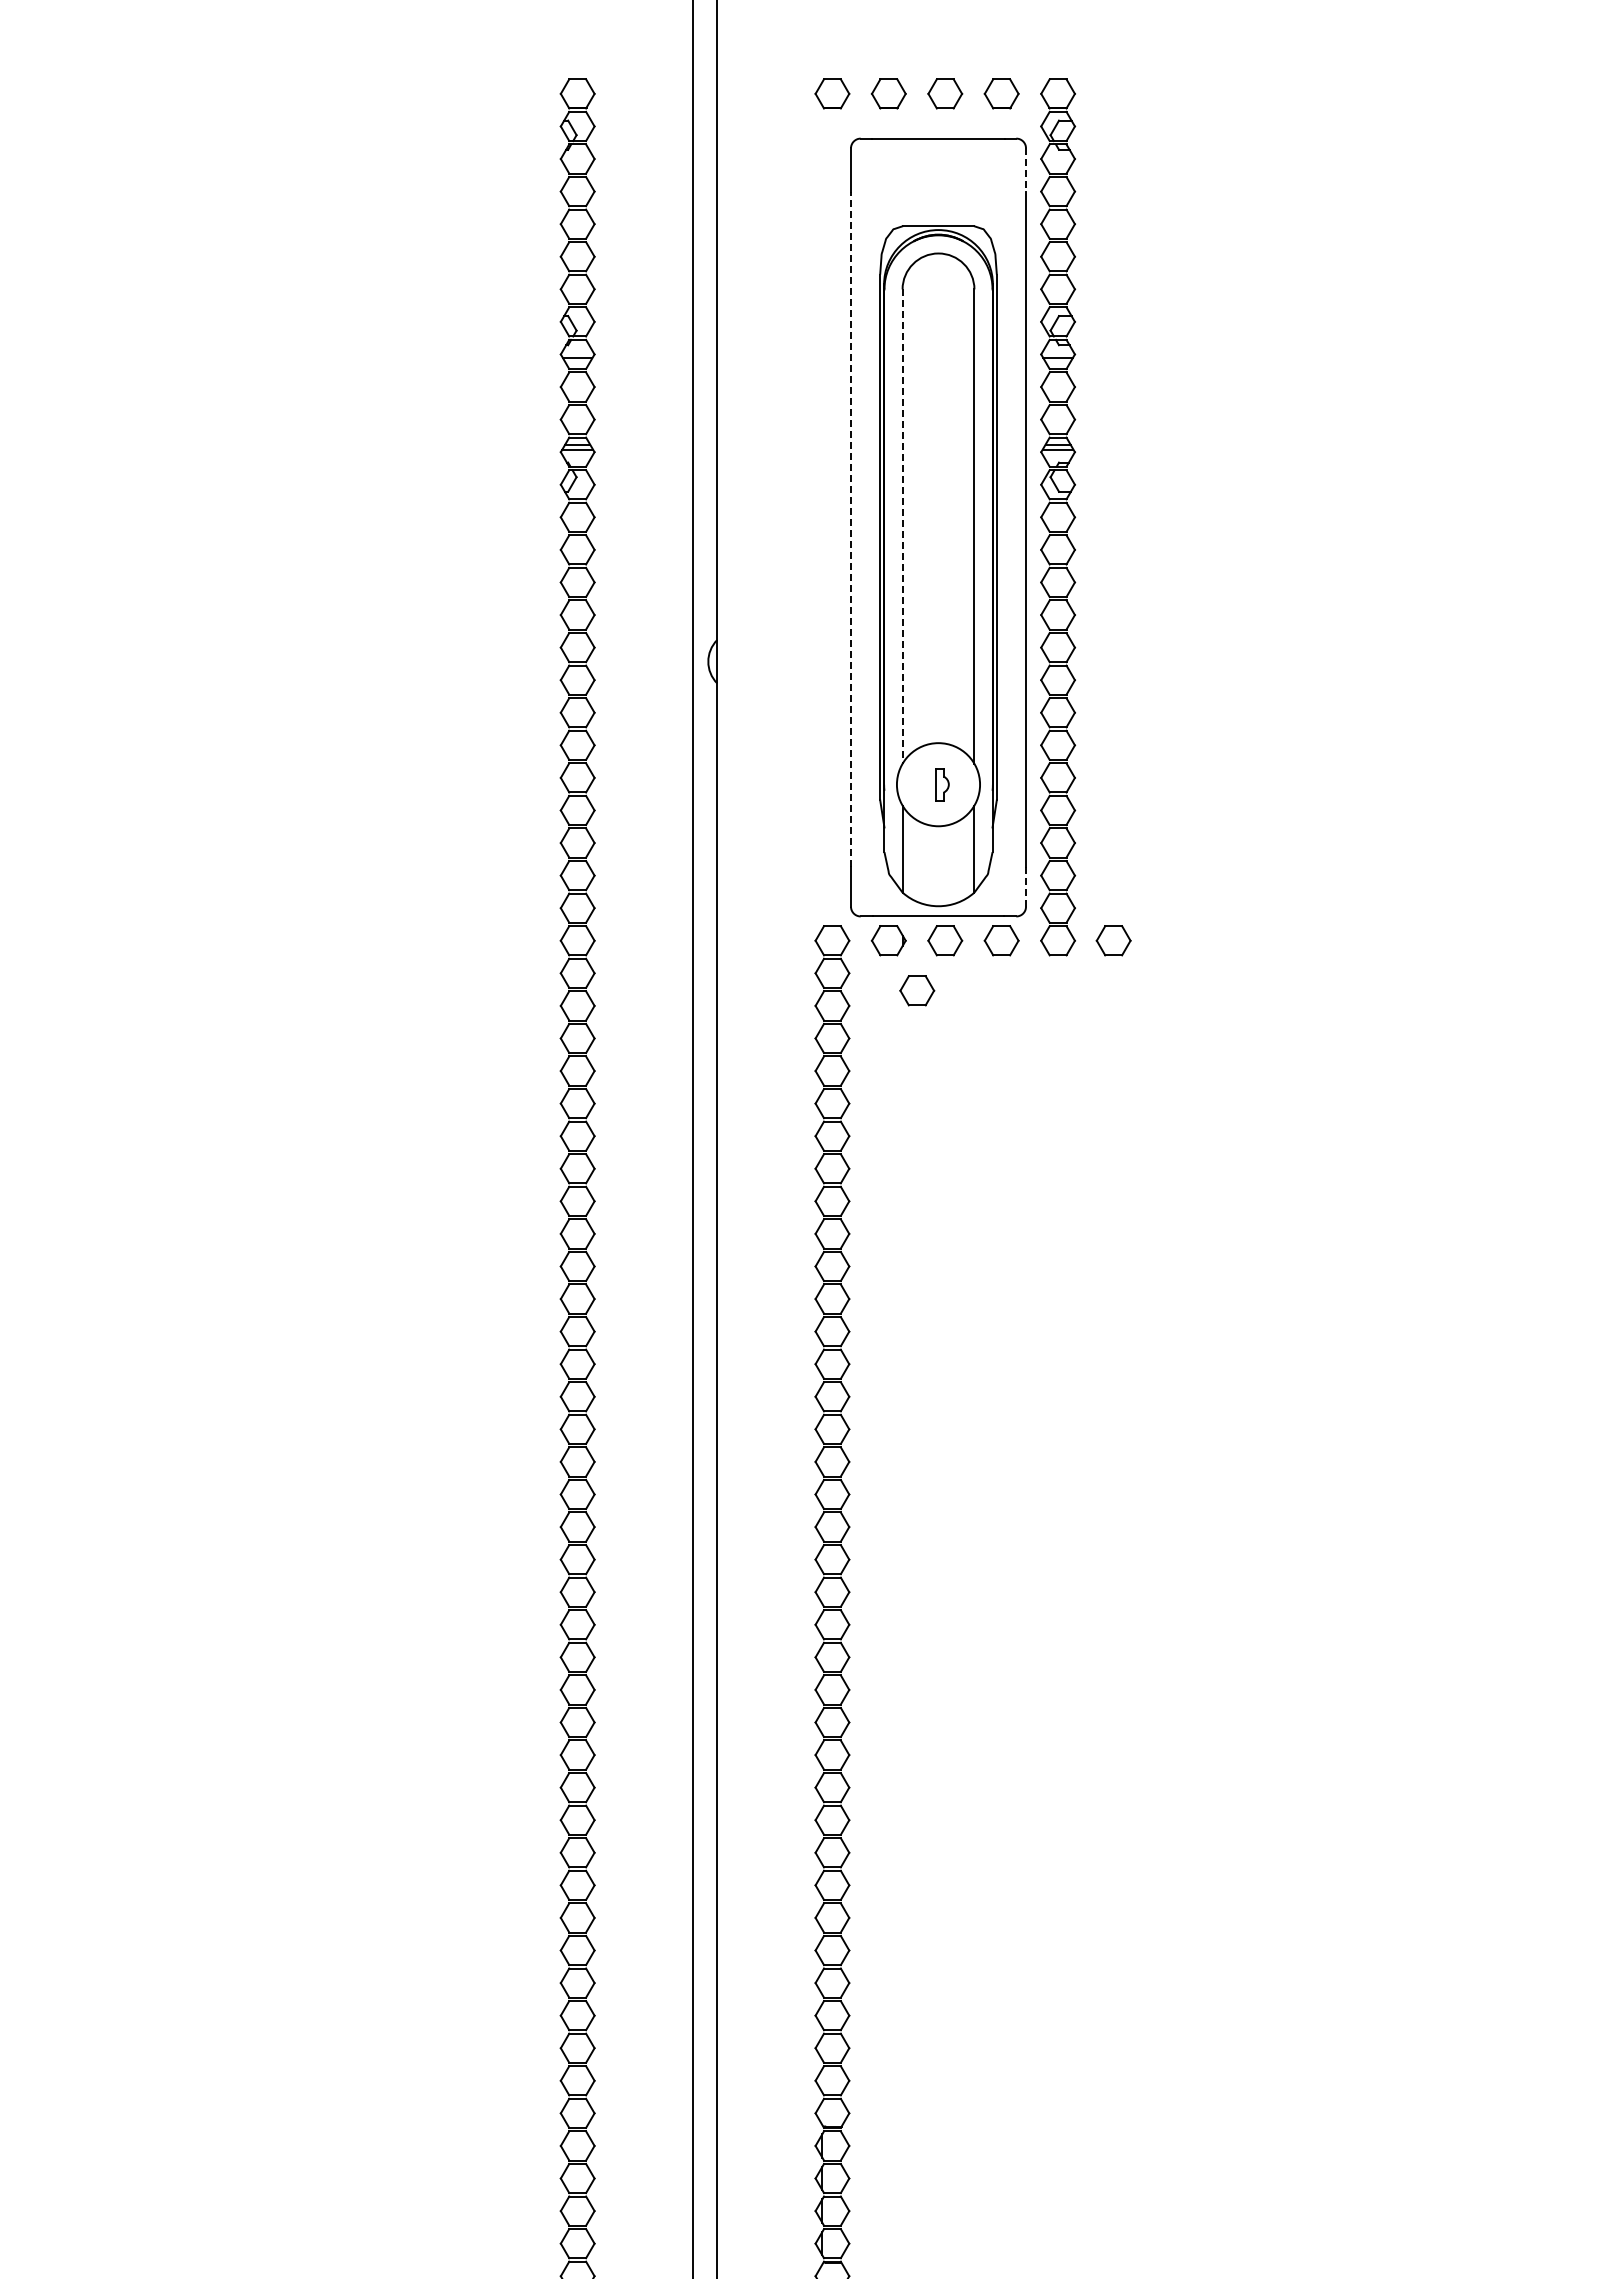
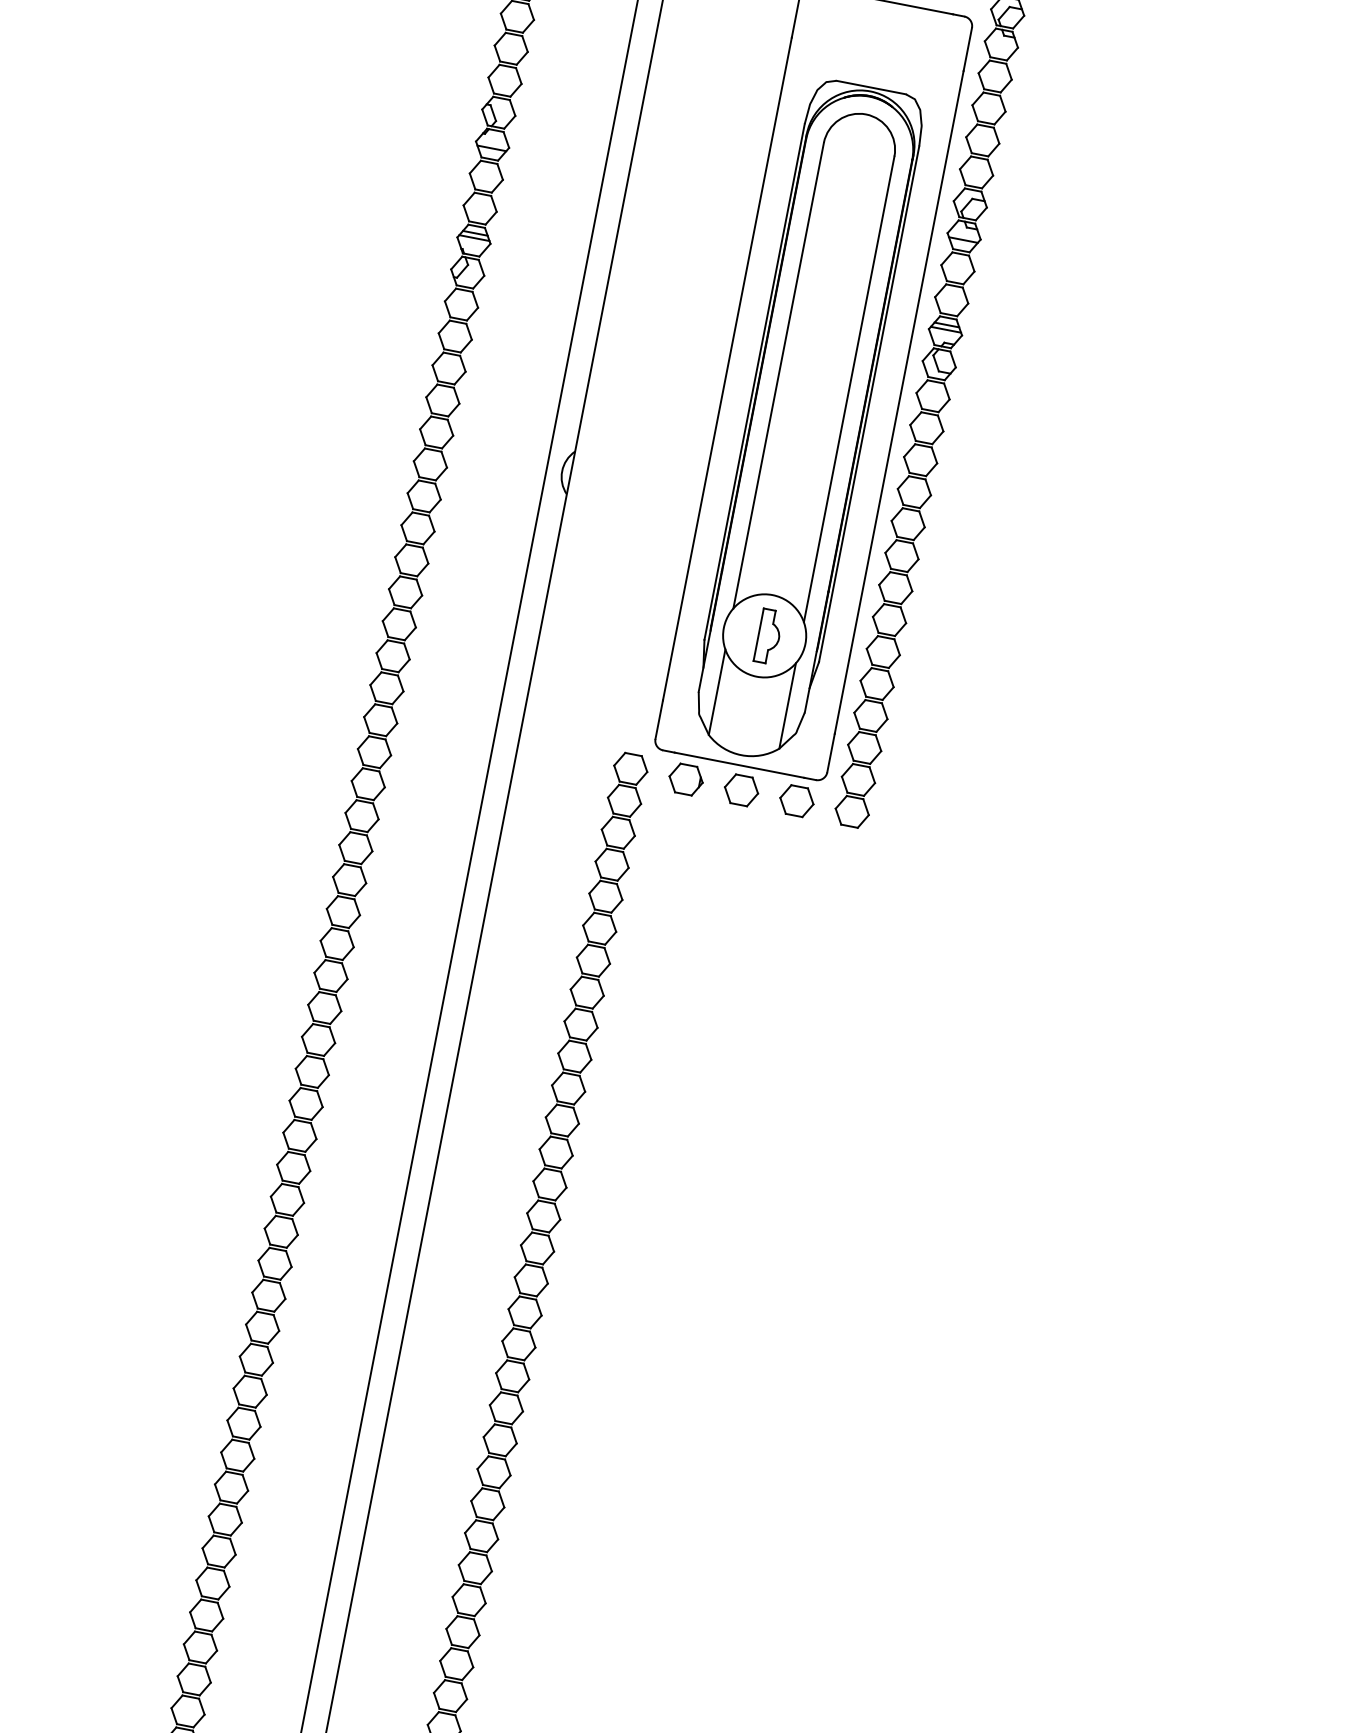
line: (1026, 170) -> (968, 49), dashed -> solid
line: (902, 527) -> (778, 376), dashed -> solid
line: (851, 529) -> (727, 368), dashed -> solid
part: (942, 784) -> (768, 636), size x1.67
line: (1026, 887) -> (831, 753), dashed -> solid
part: (1113, 940) -> (906, 822), removed
part: (917, 990) -> (704, 833), removed

